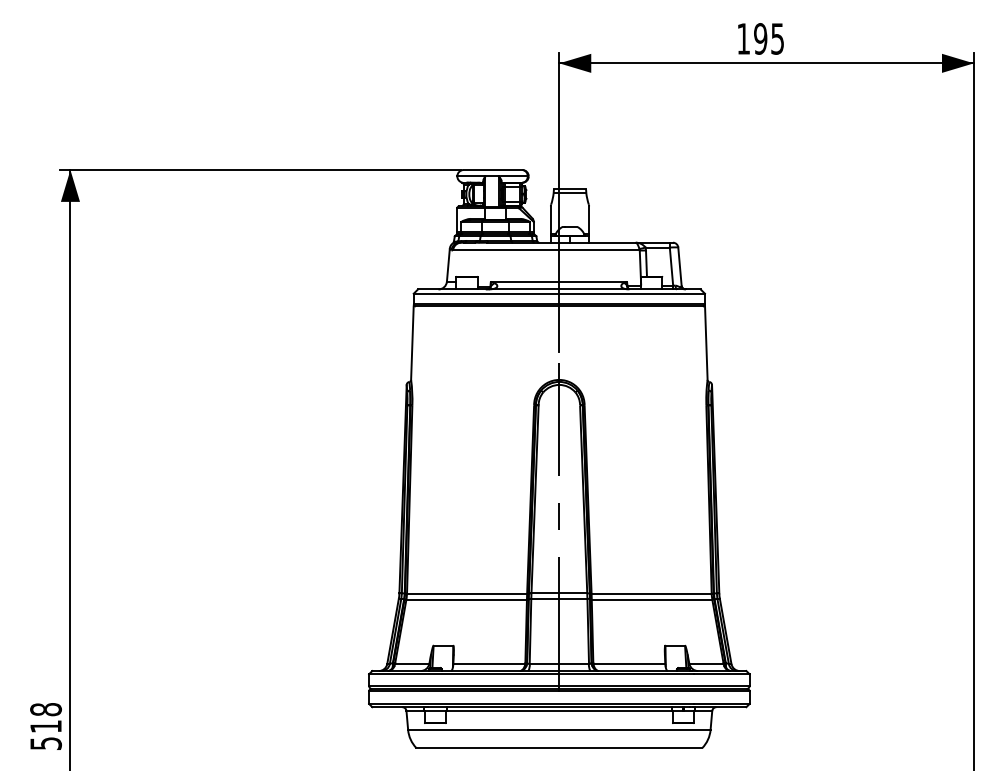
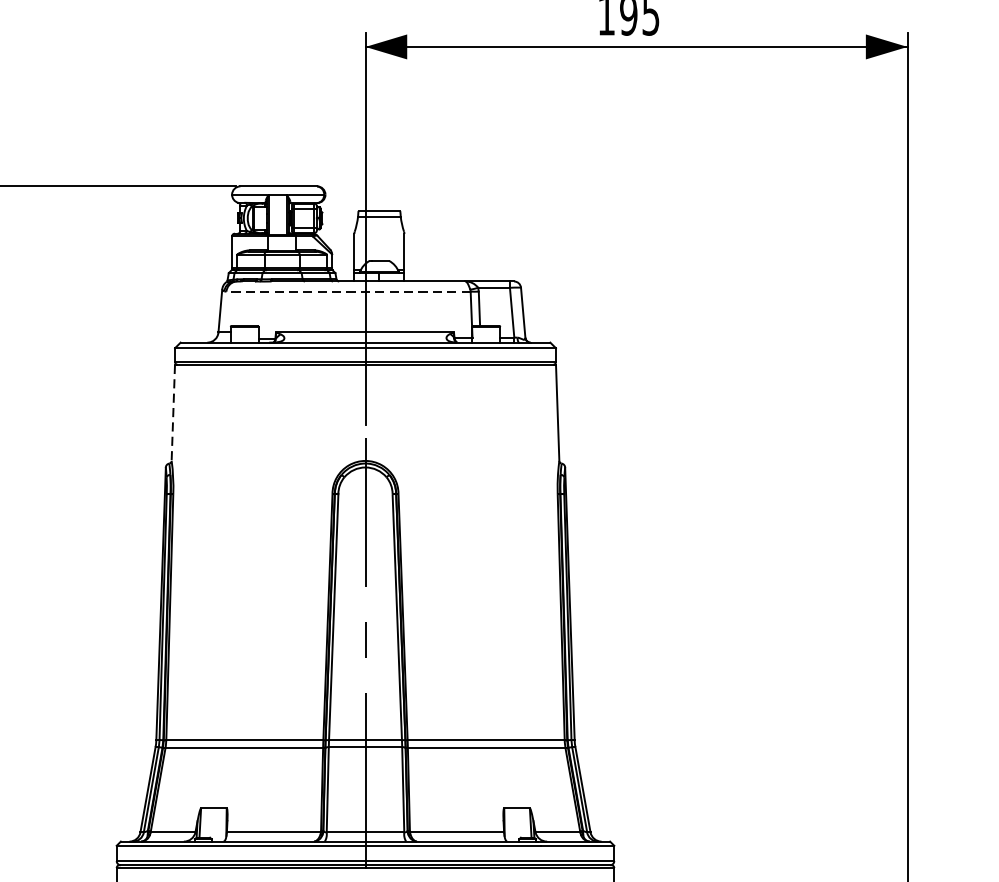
line: (545, 250) -> (347, 291), solid -> dashed
line: (412, 343) -> (173, 413), solid -> dashed

